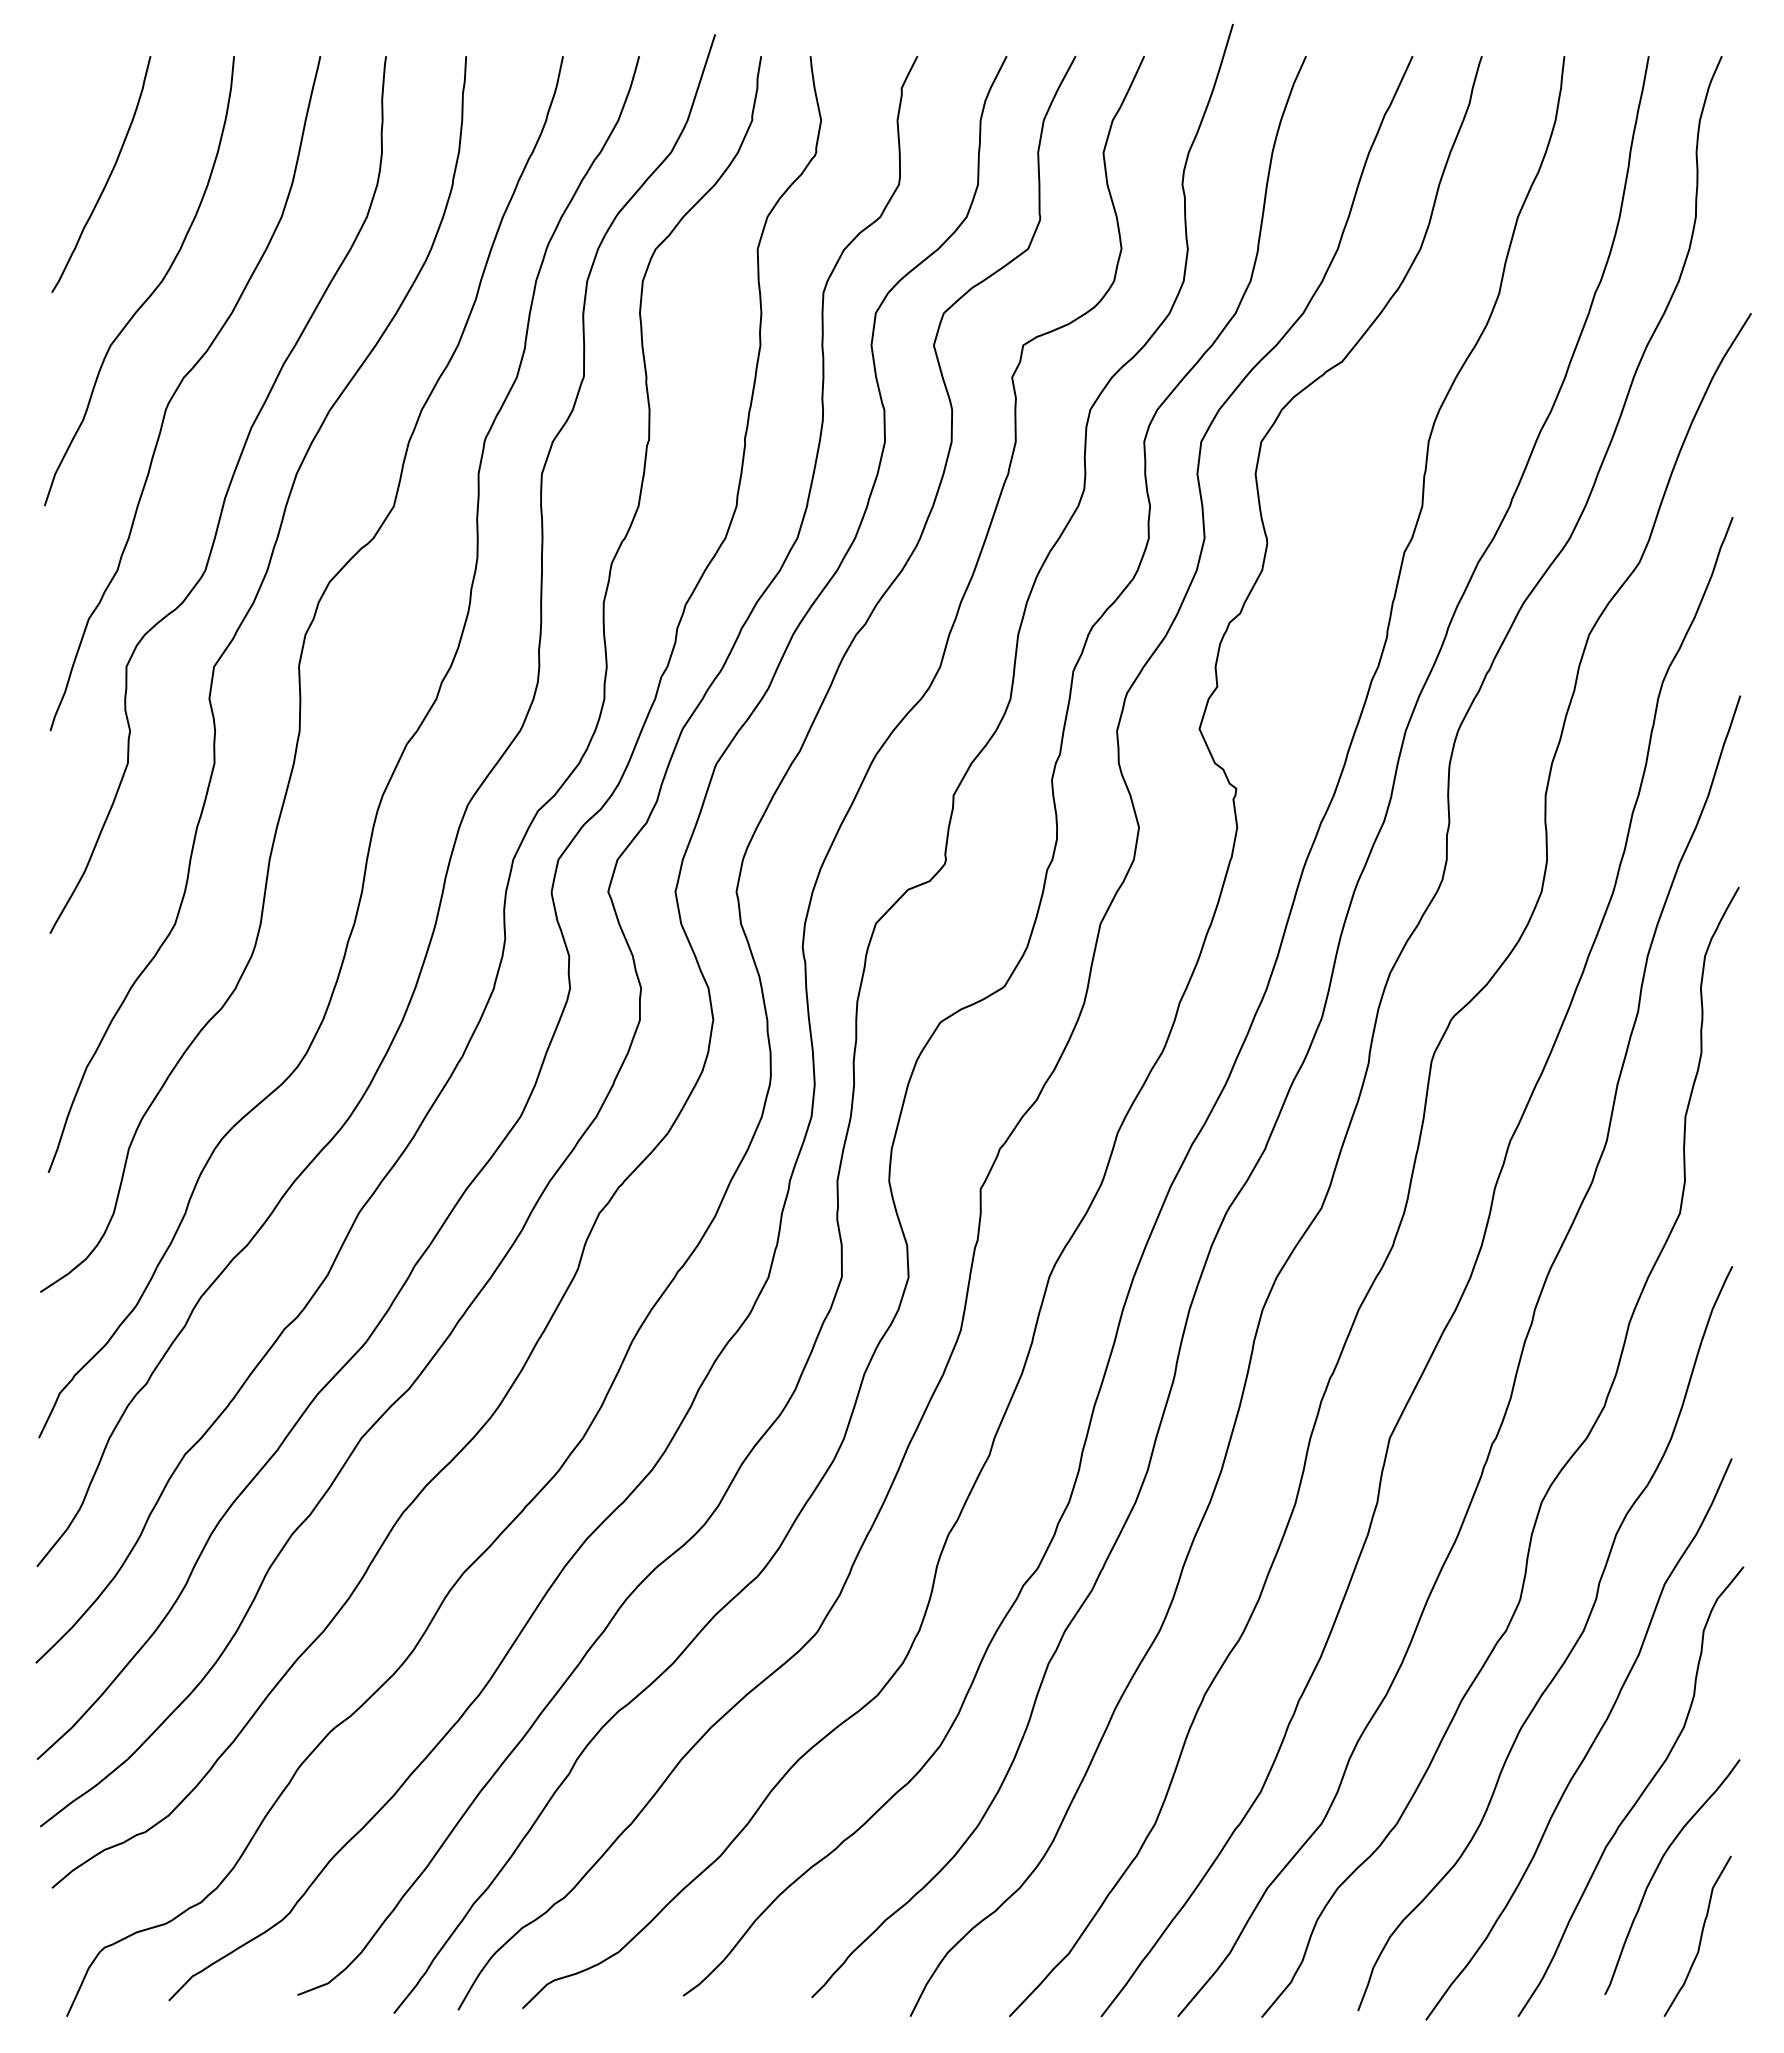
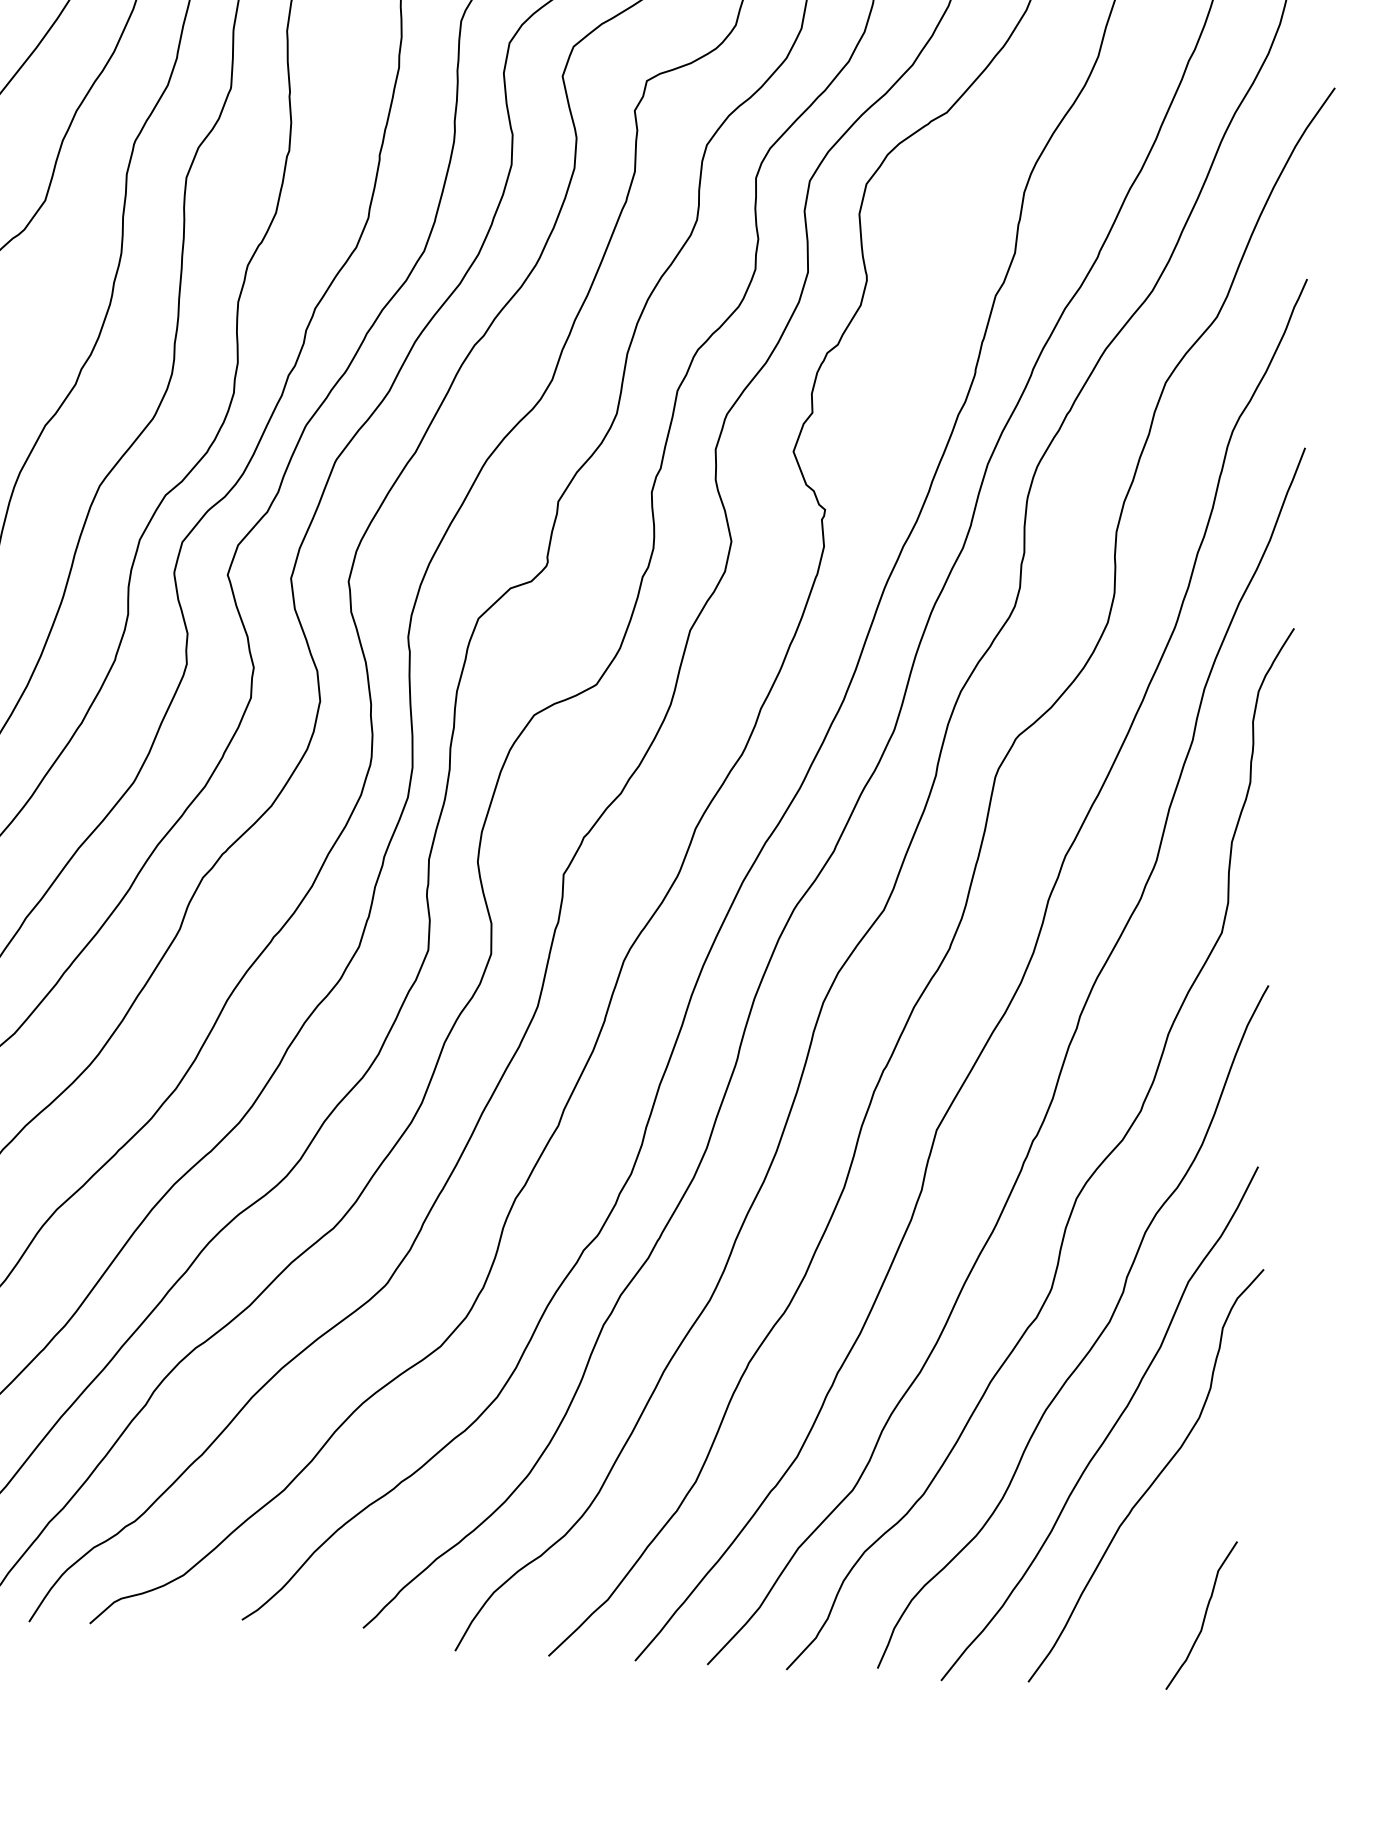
curve: (1657, 1869) -> (1167, 1550), removed

